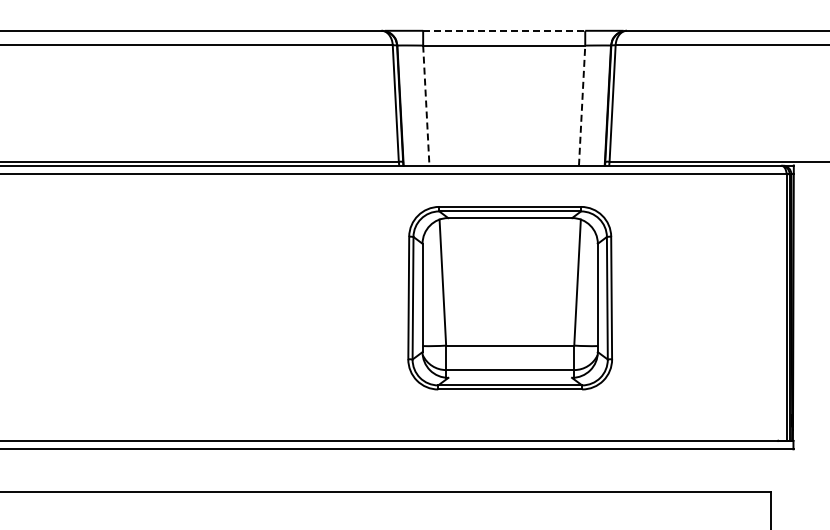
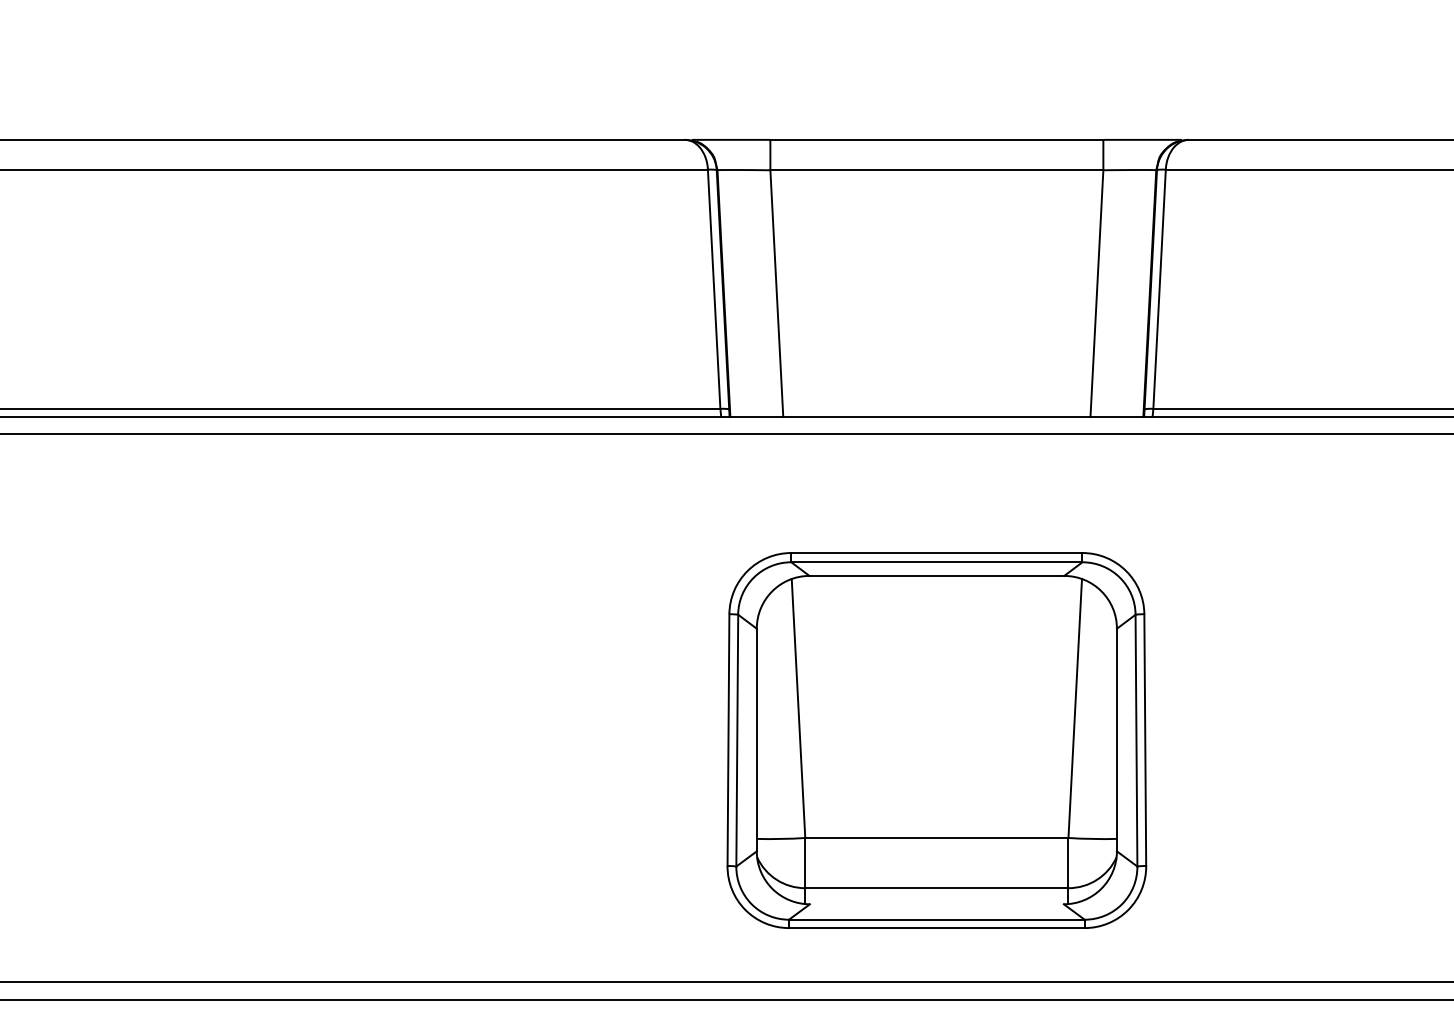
line: (504, 30) -> (937, 139), dashed -> solid
line: (582, 105) -> (1097, 293), dashed -> solid
line: (426, 106) -> (777, 295), dashed -> solid
part: (509, 298) -> (935, 741), moved

